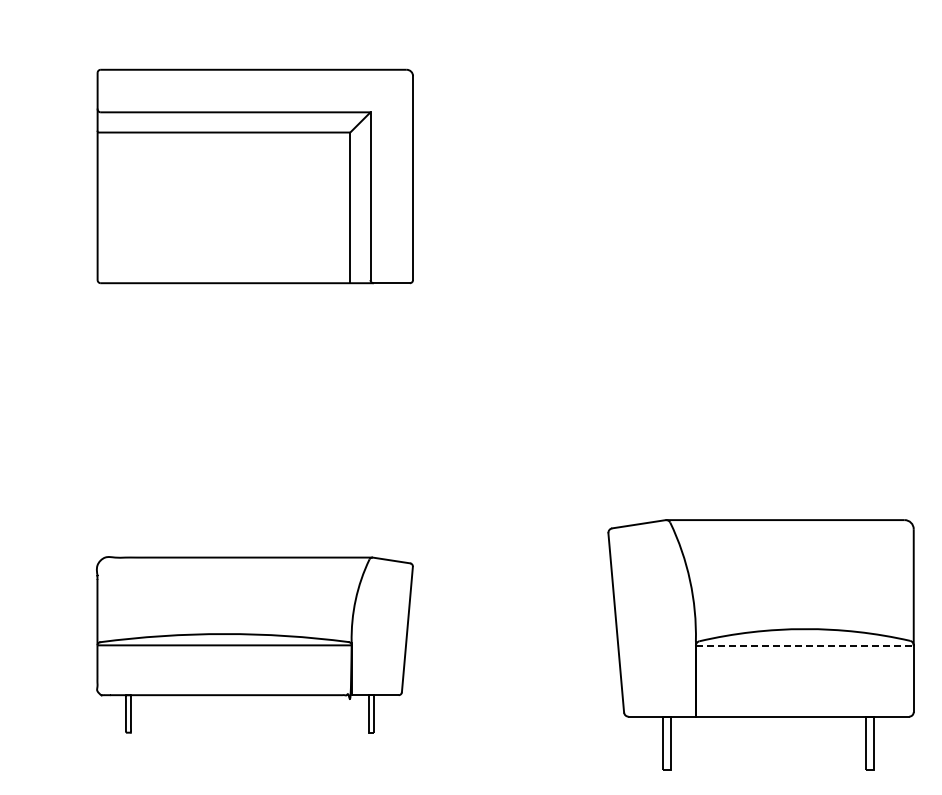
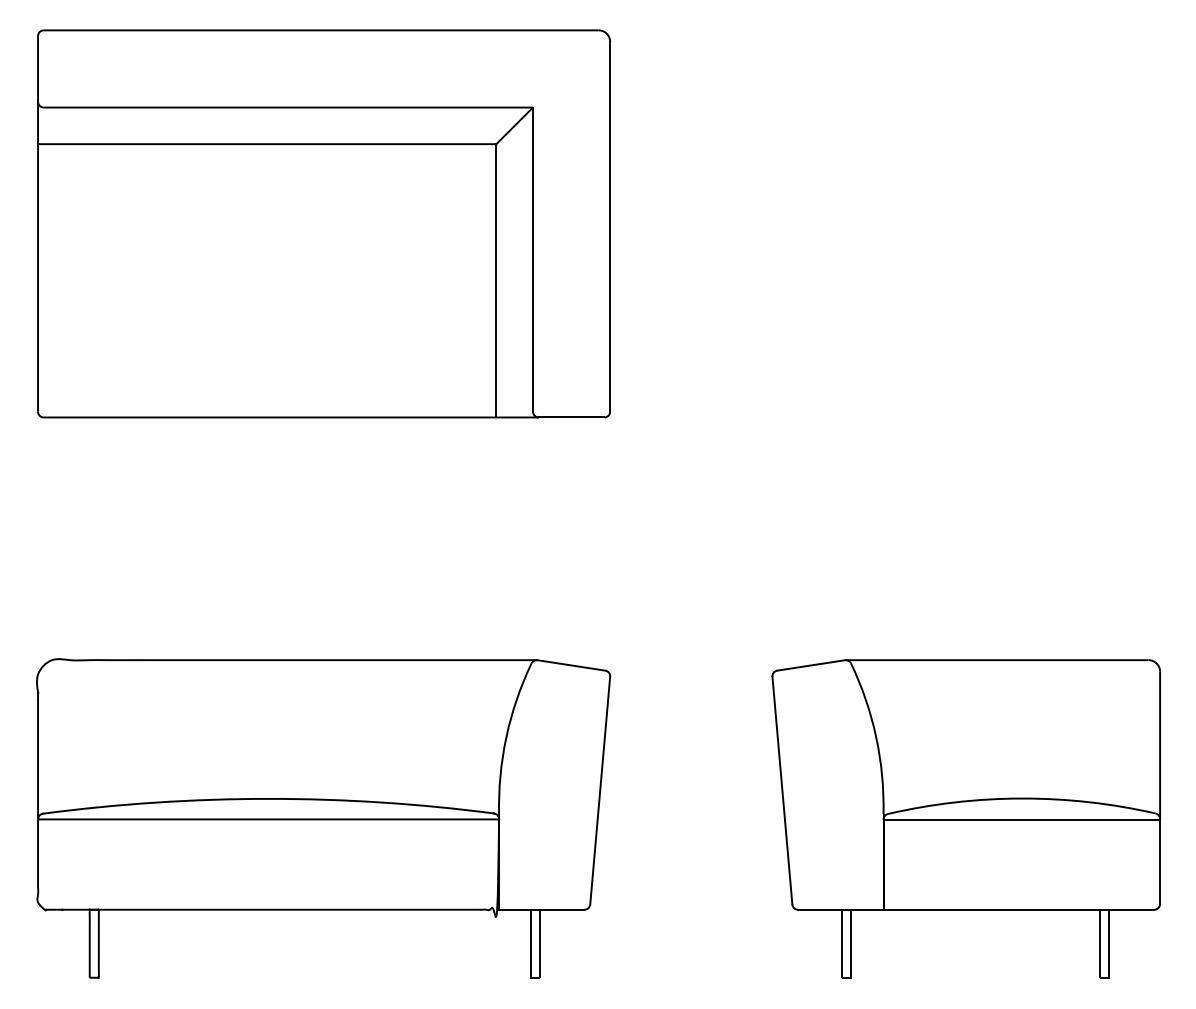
part: (255, 176) -> (324, 223), size x1.43
part: (254, 644) -> (323, 818), size x1.43
line: (804, 645) -> (1021, 819), dashed -> solid

